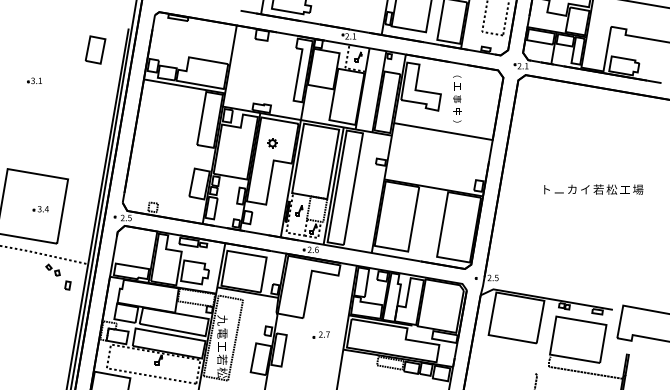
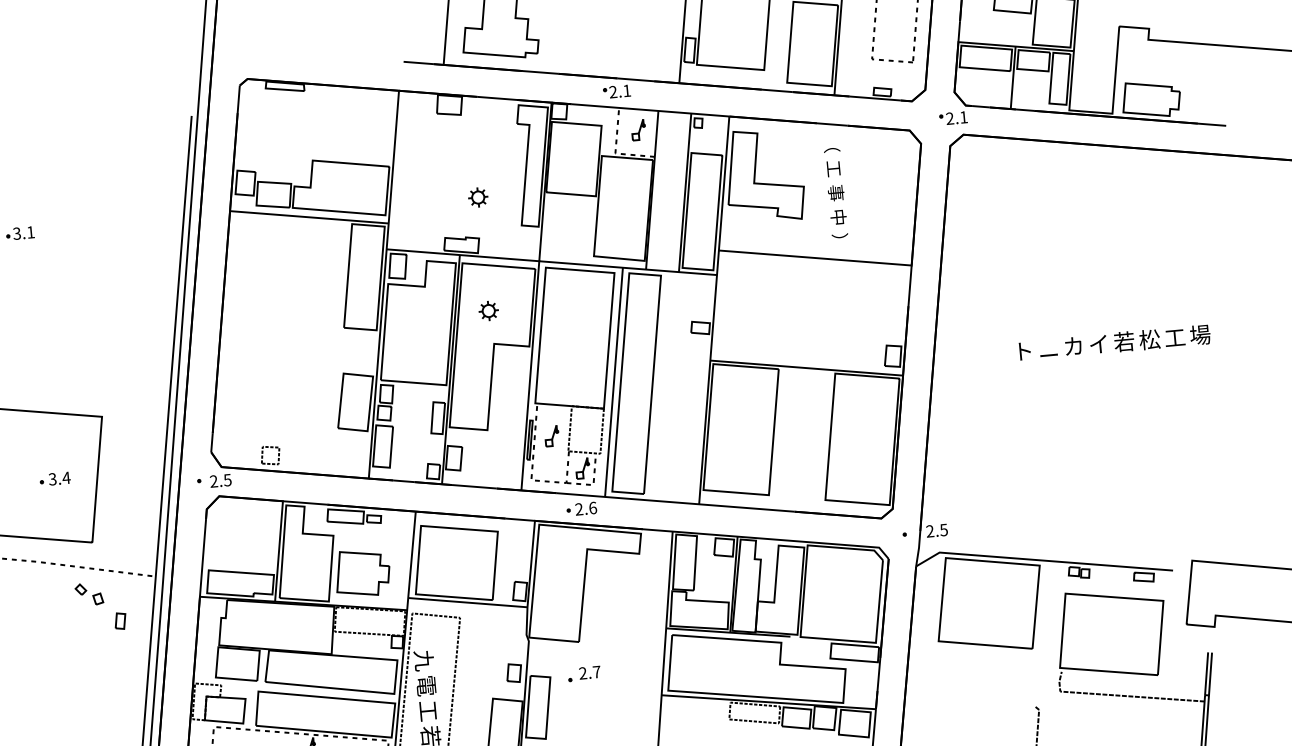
part: (95, 49) -> (131, 162), removed
part: (272, 84) -> (478, 197), added
part: (320, 334) -> (582, 673), moved

